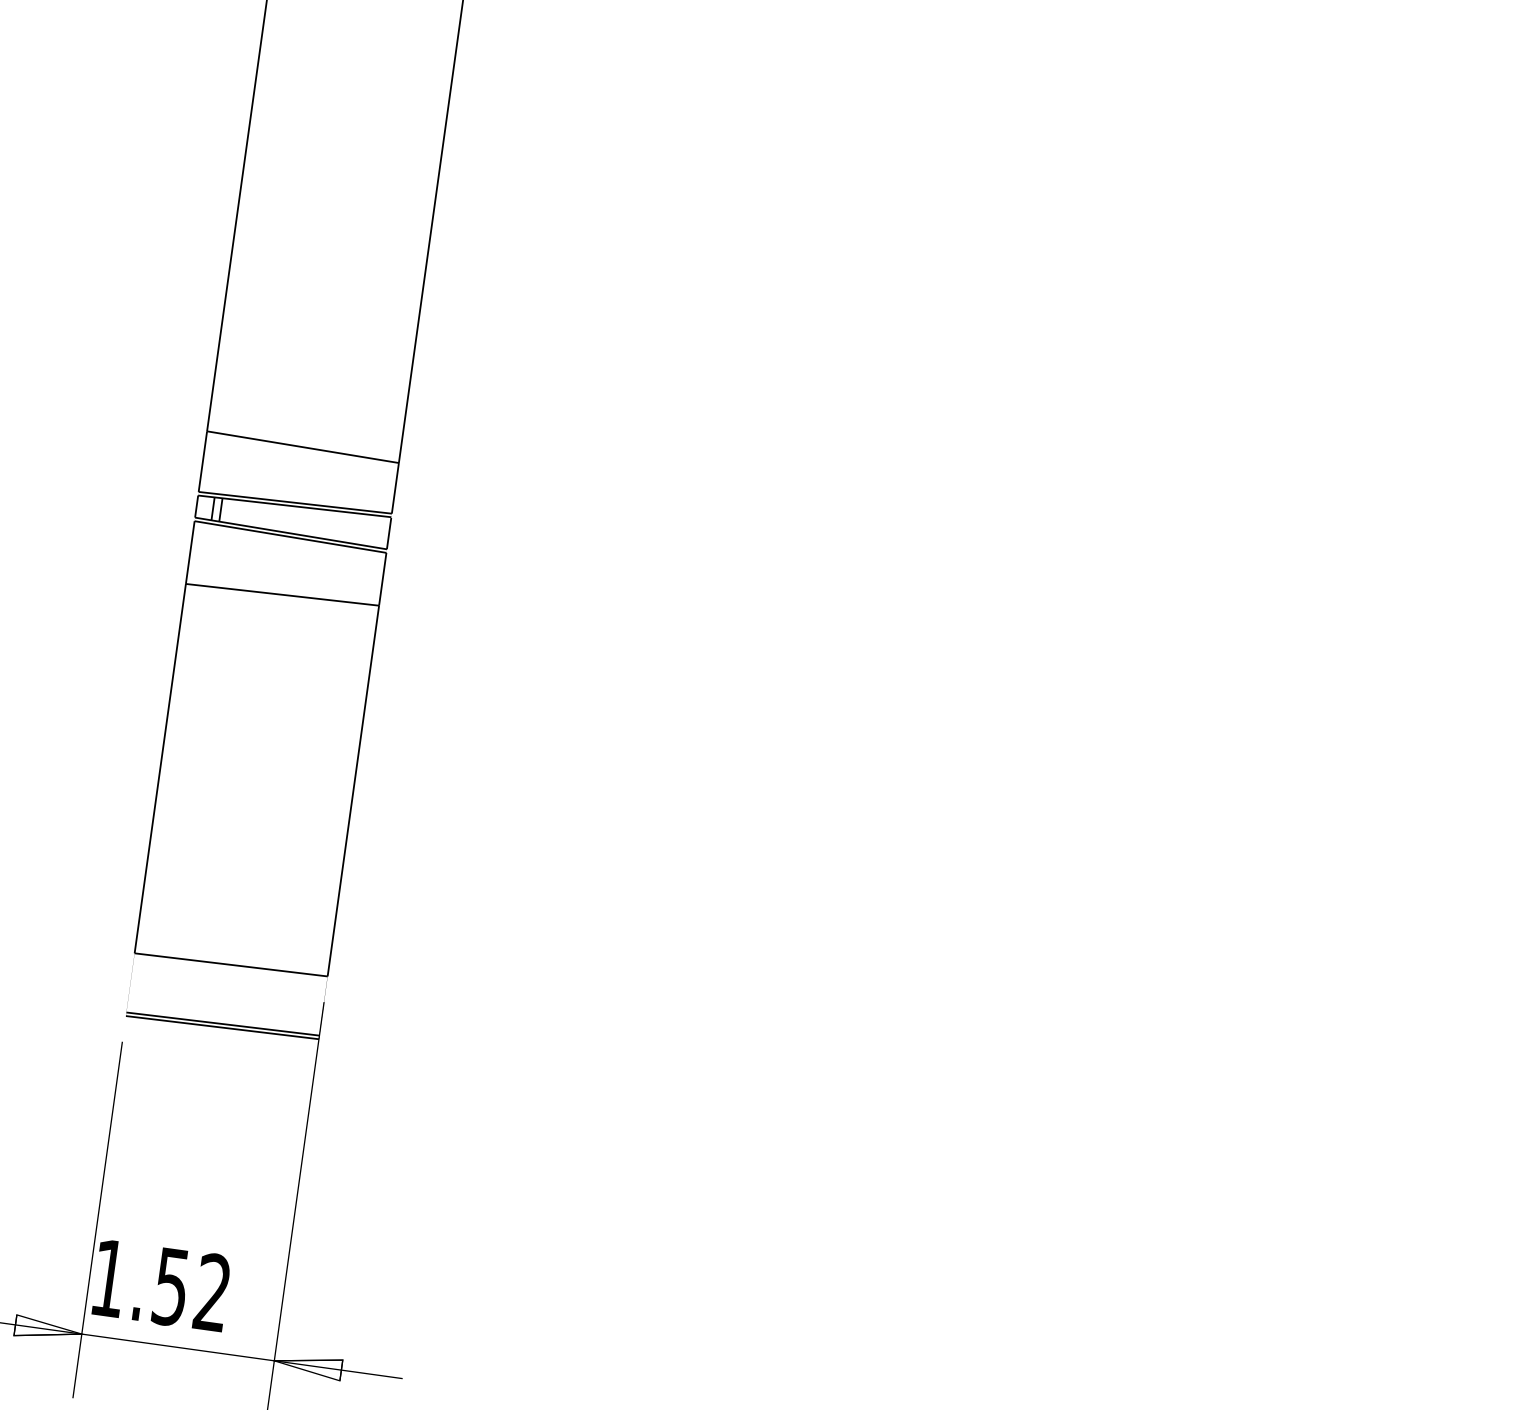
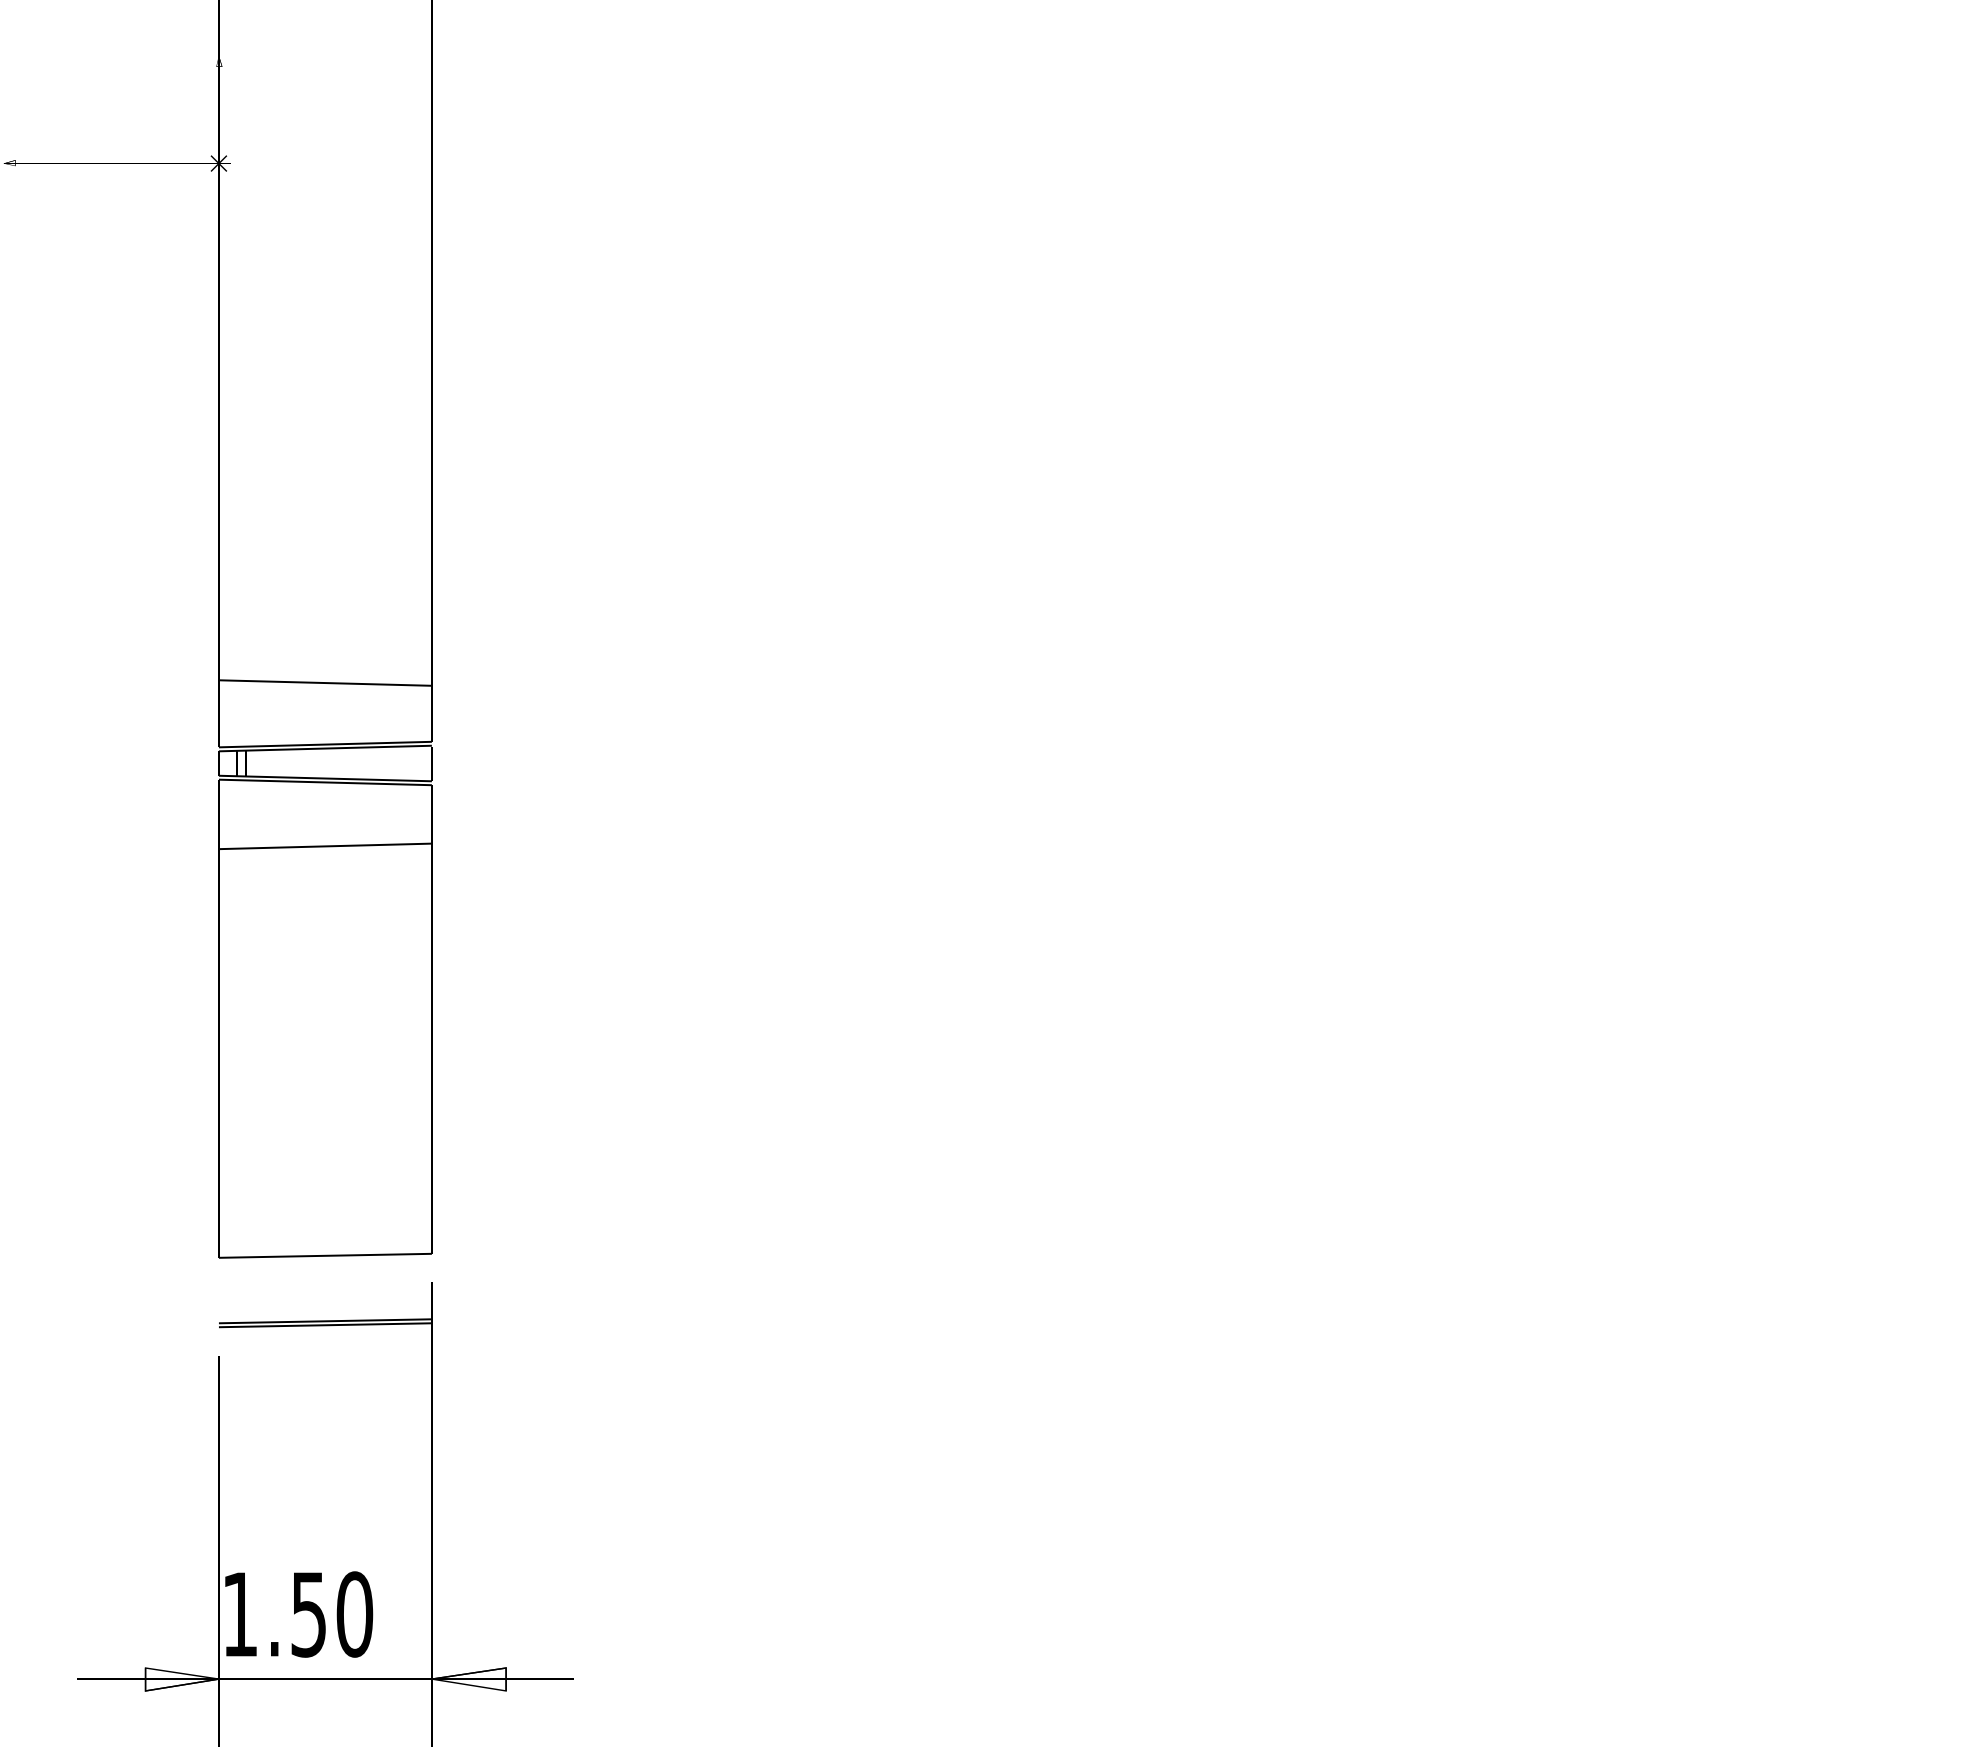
text: (212, 1292) -> (354, 1614), 1.52 -> 1.50

